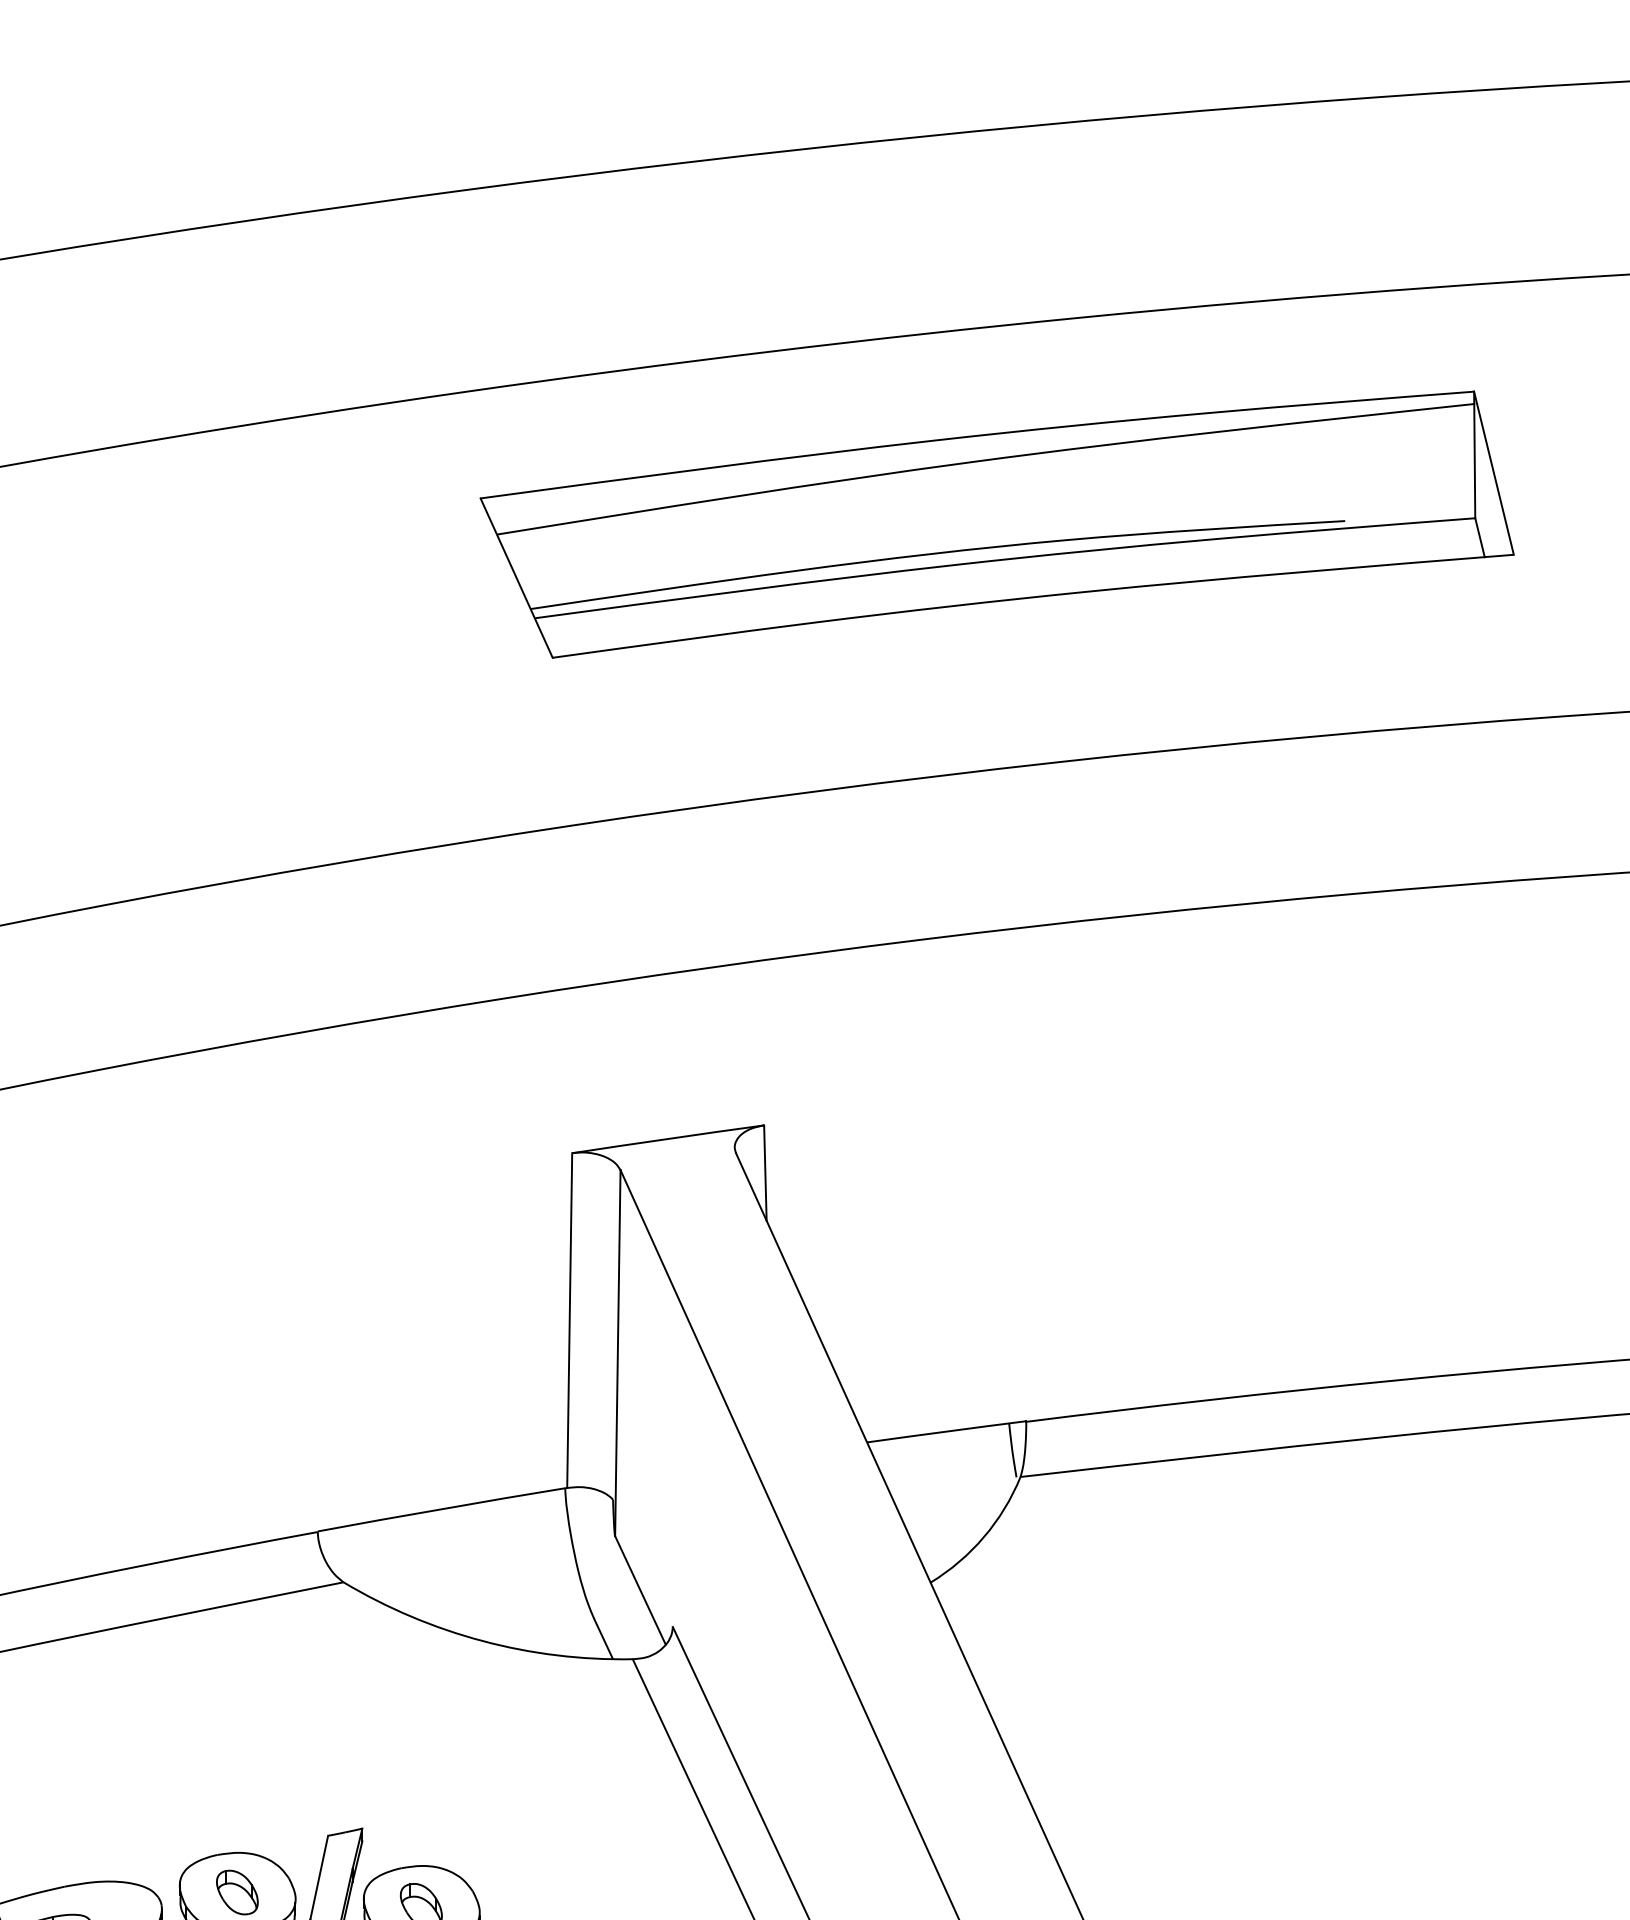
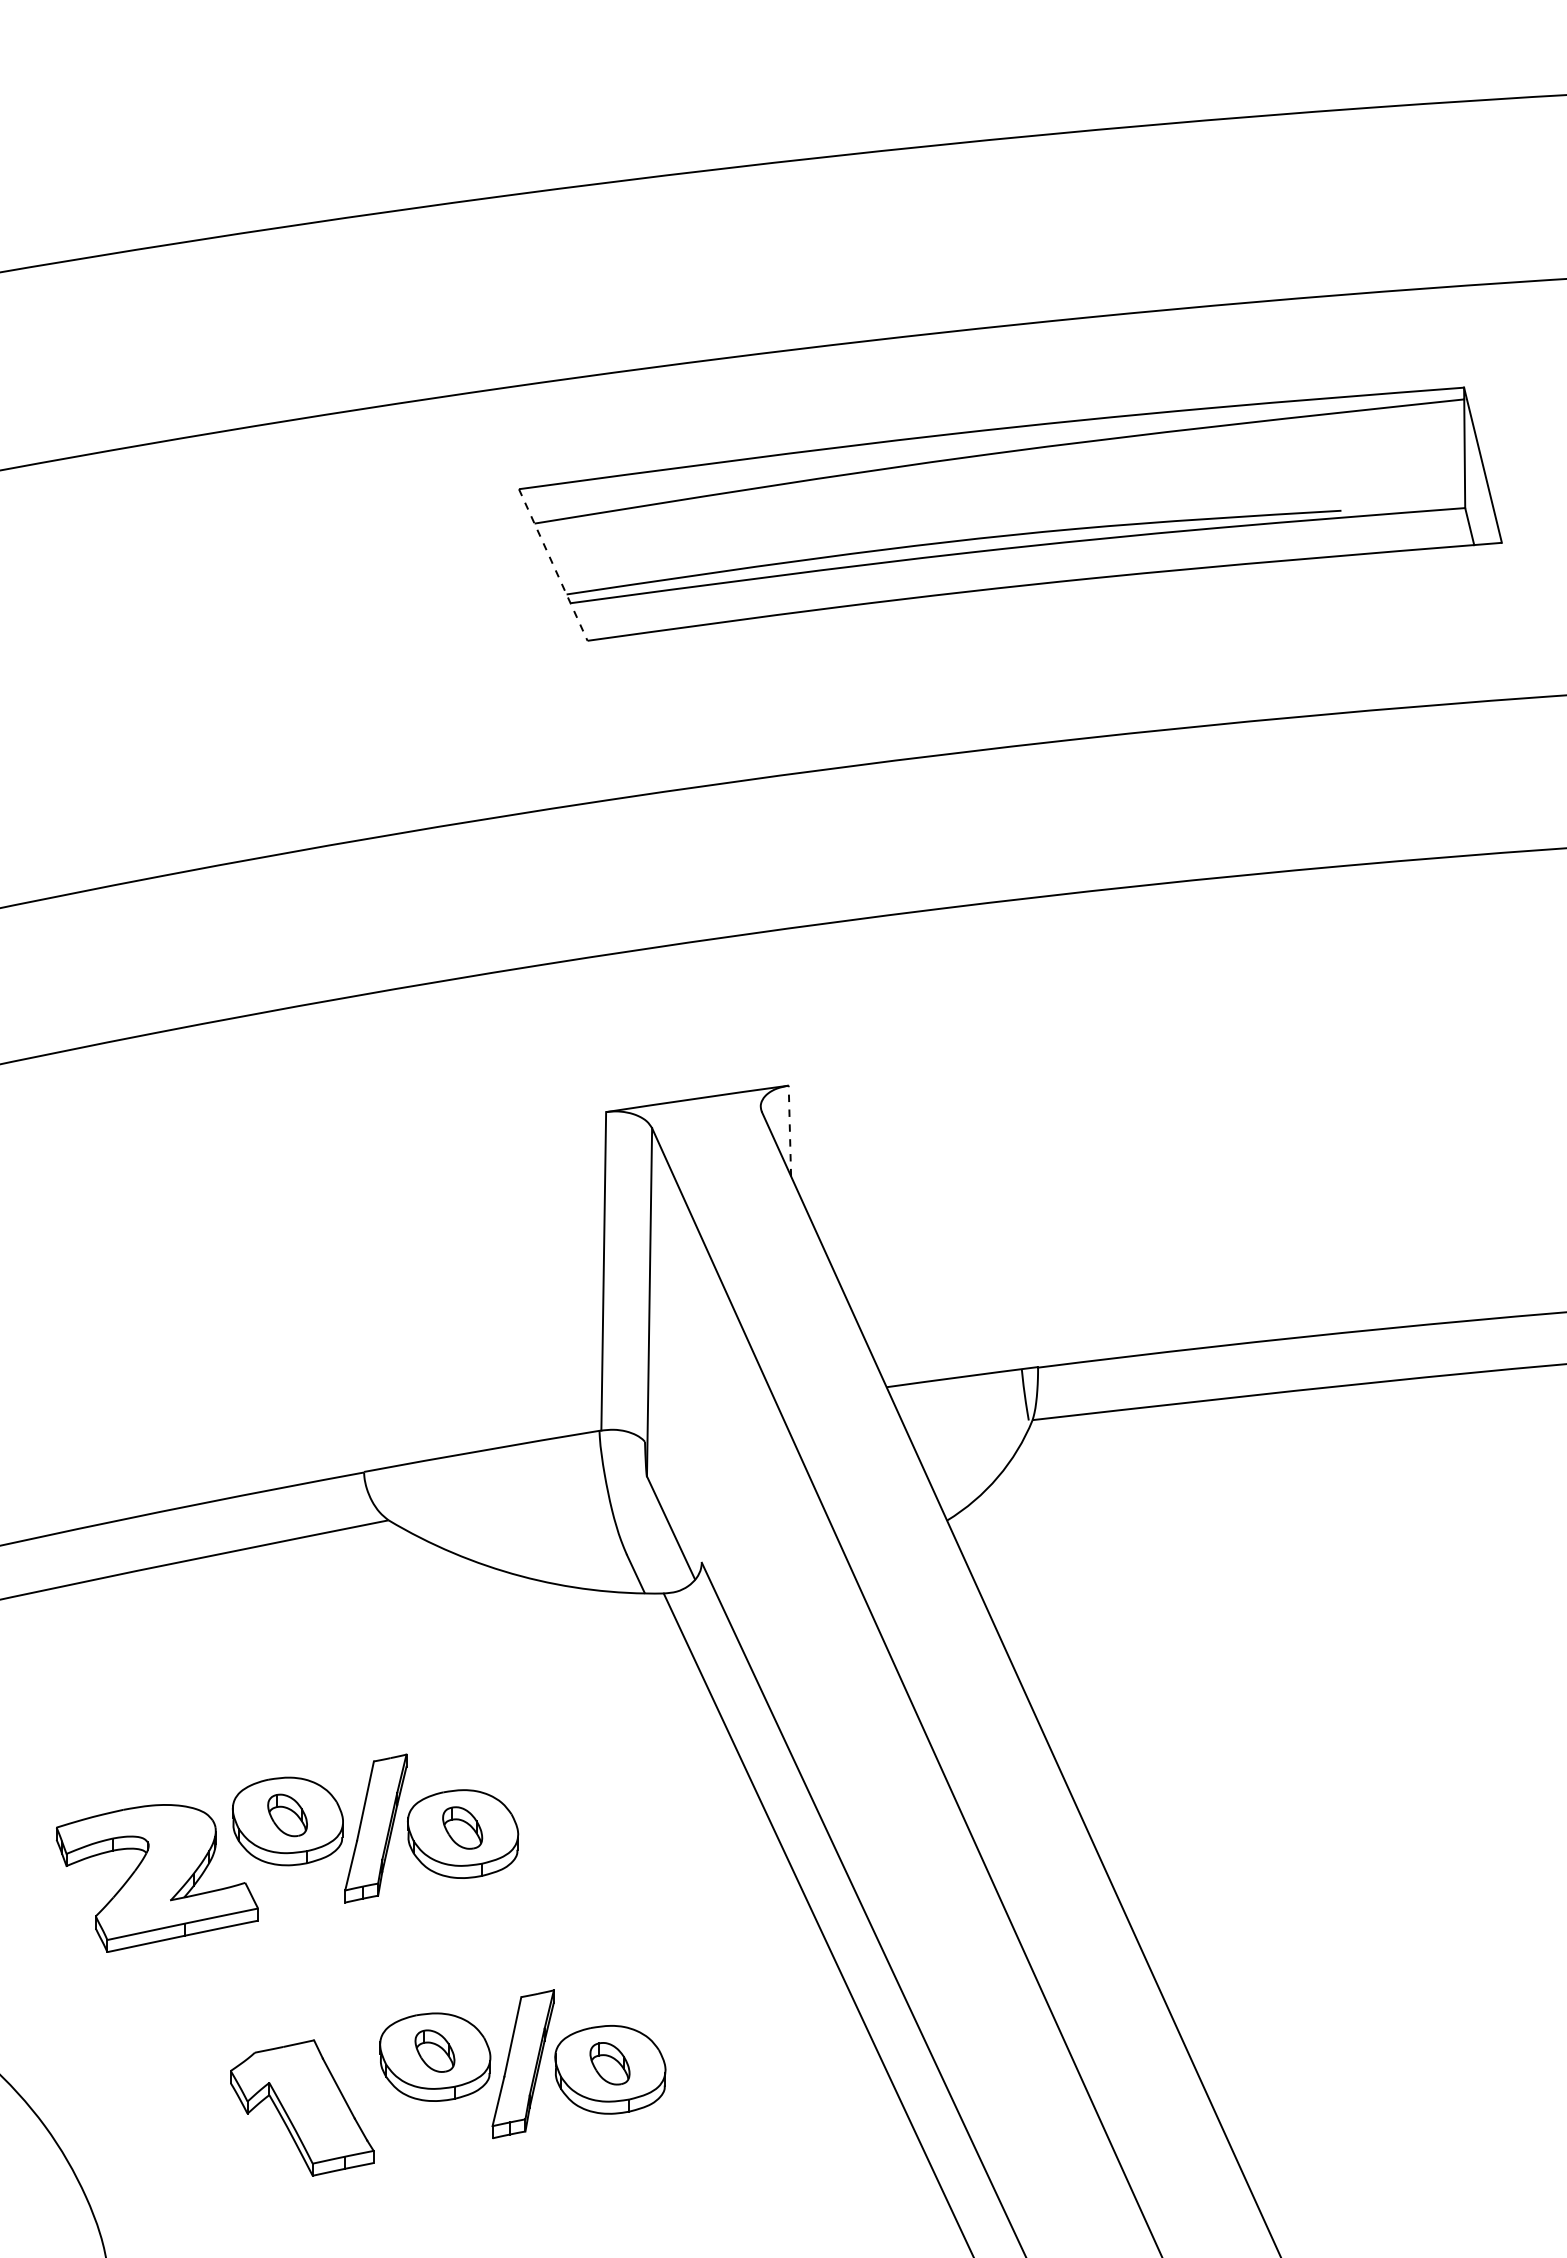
line: (516, 578) -> (553, 565), solid -> dashed
line: (764, 1172) -> (789, 1130), solid -> dashed

